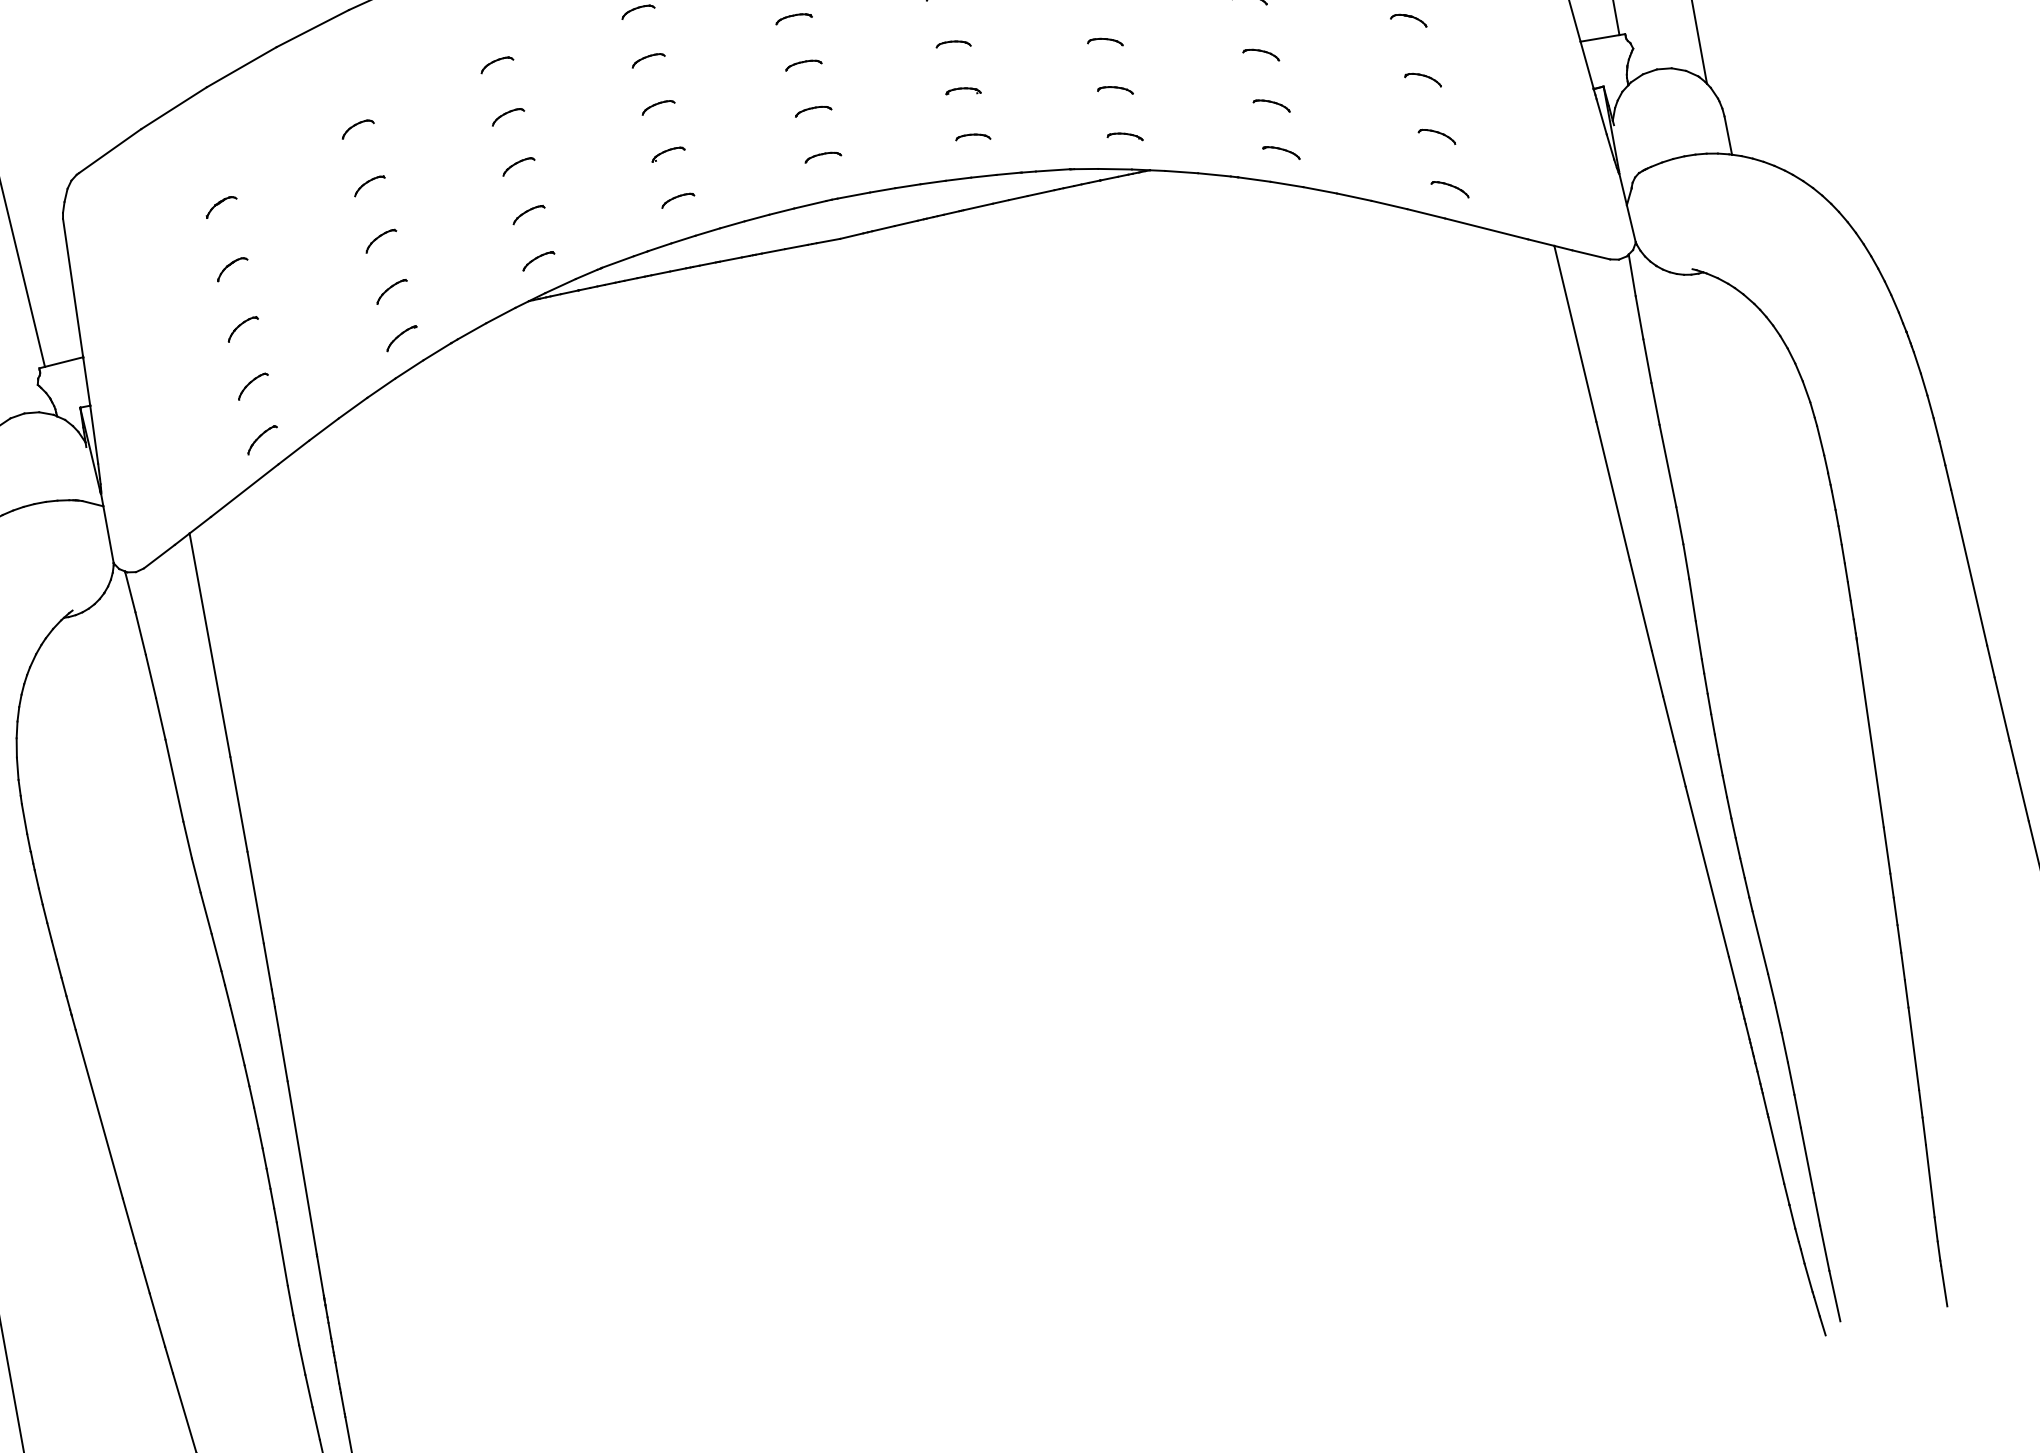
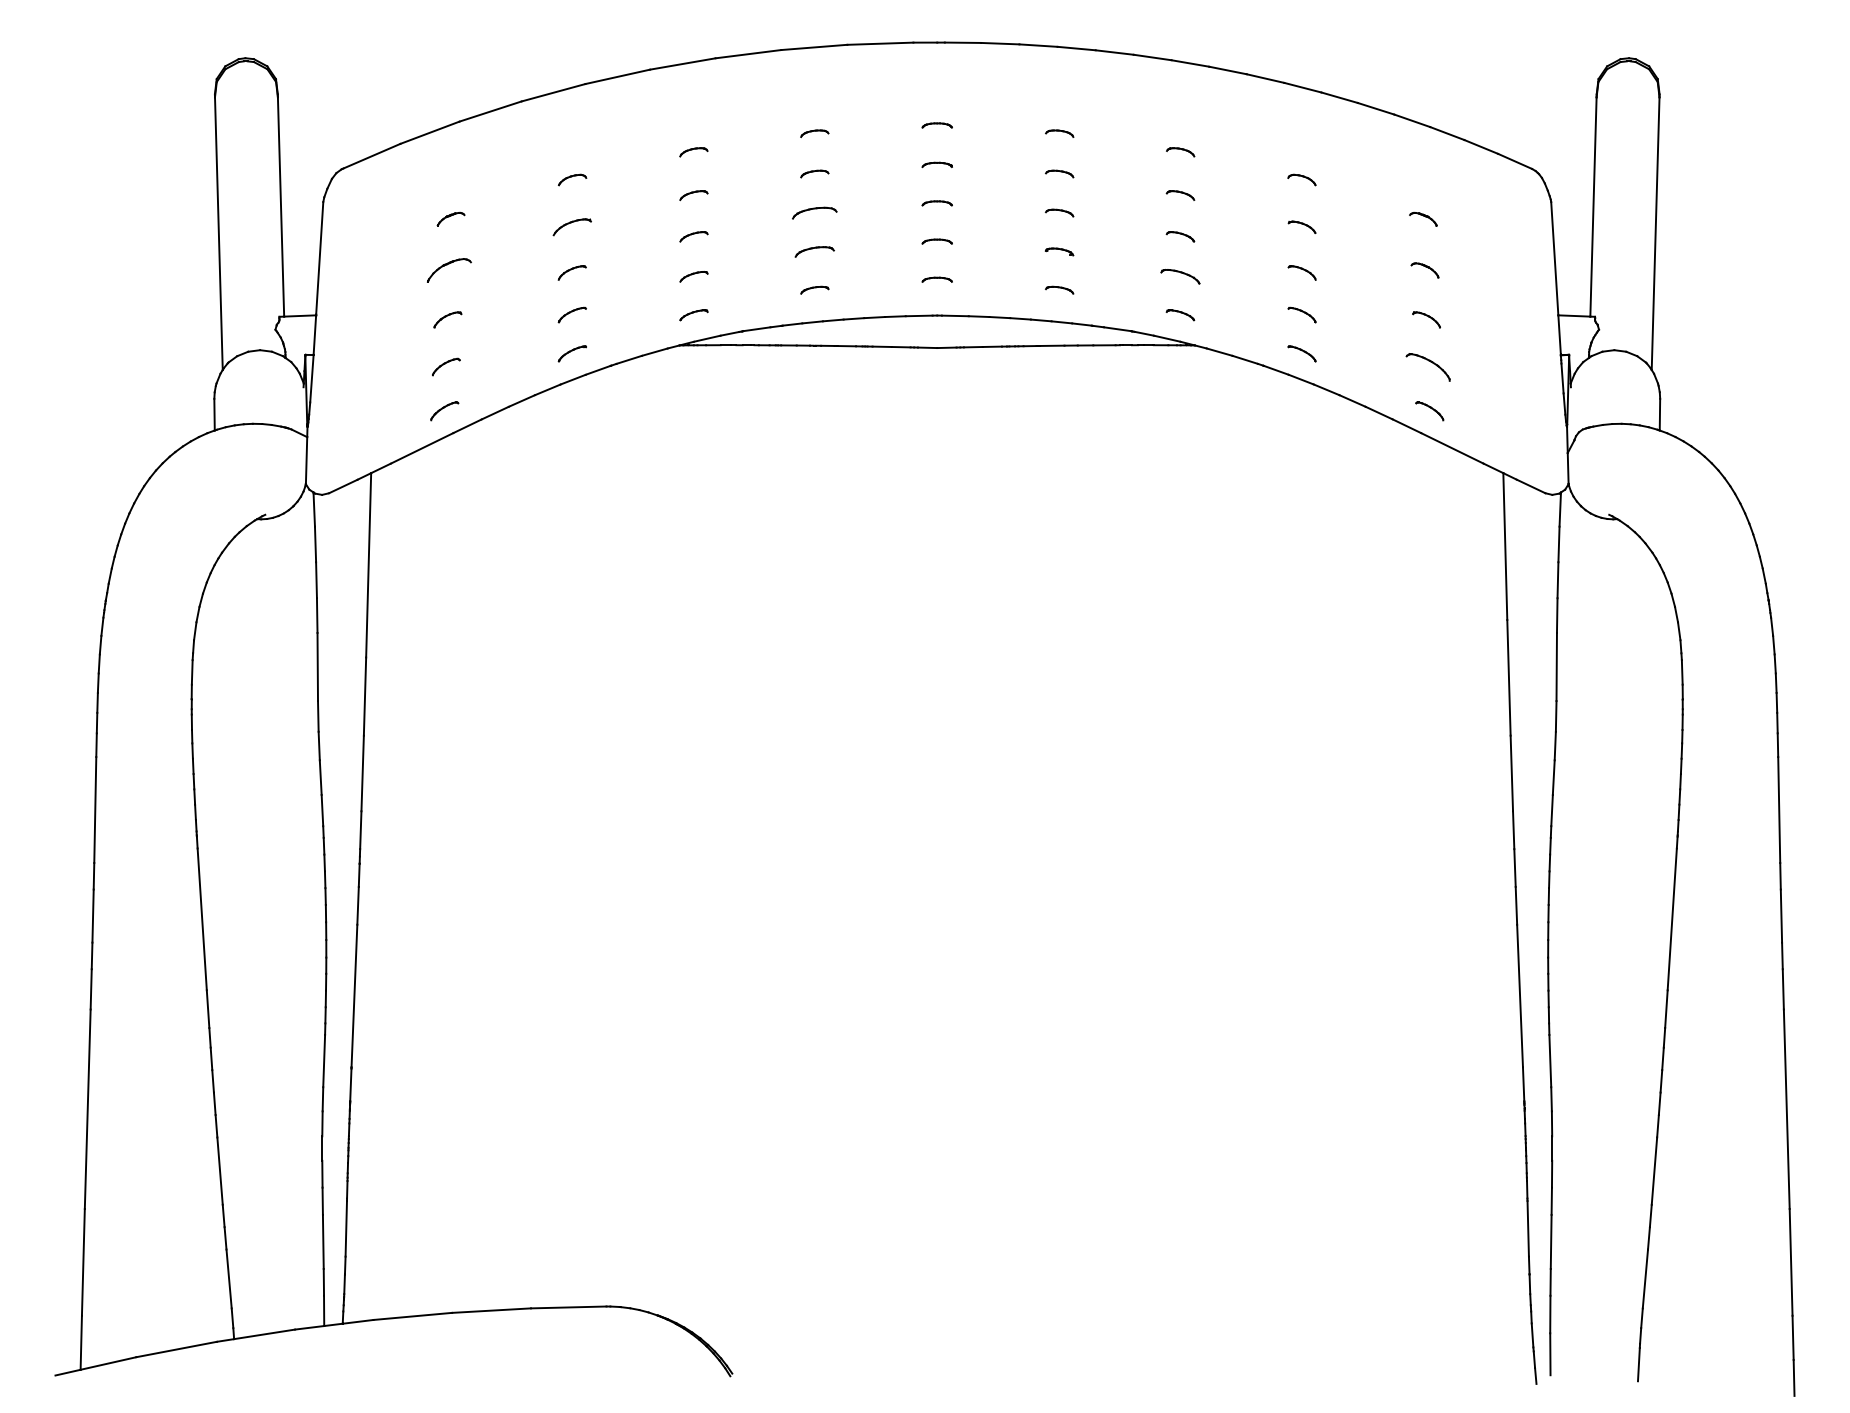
part: (1115, 90) -> (1180, 276), size x1.4
part: (657, 106) -> (814, 212), size x1.6
part: (1435, 136) -> (1427, 366), size x1.6
part: (667, 153) -> (814, 251), size x1.4
part: (369, 186) -> (572, 227), size x1.4
part: (232, 269) -> (449, 270), size x1.6

